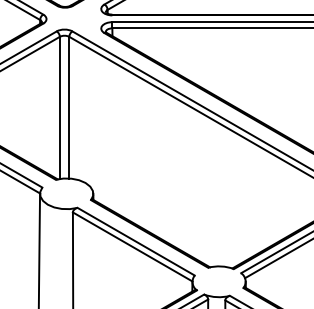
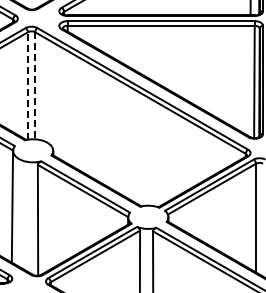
line: (60, 107) -> (28, 85), solid -> dashed
line: (69, 107) -> (35, 85), solid -> dashed

